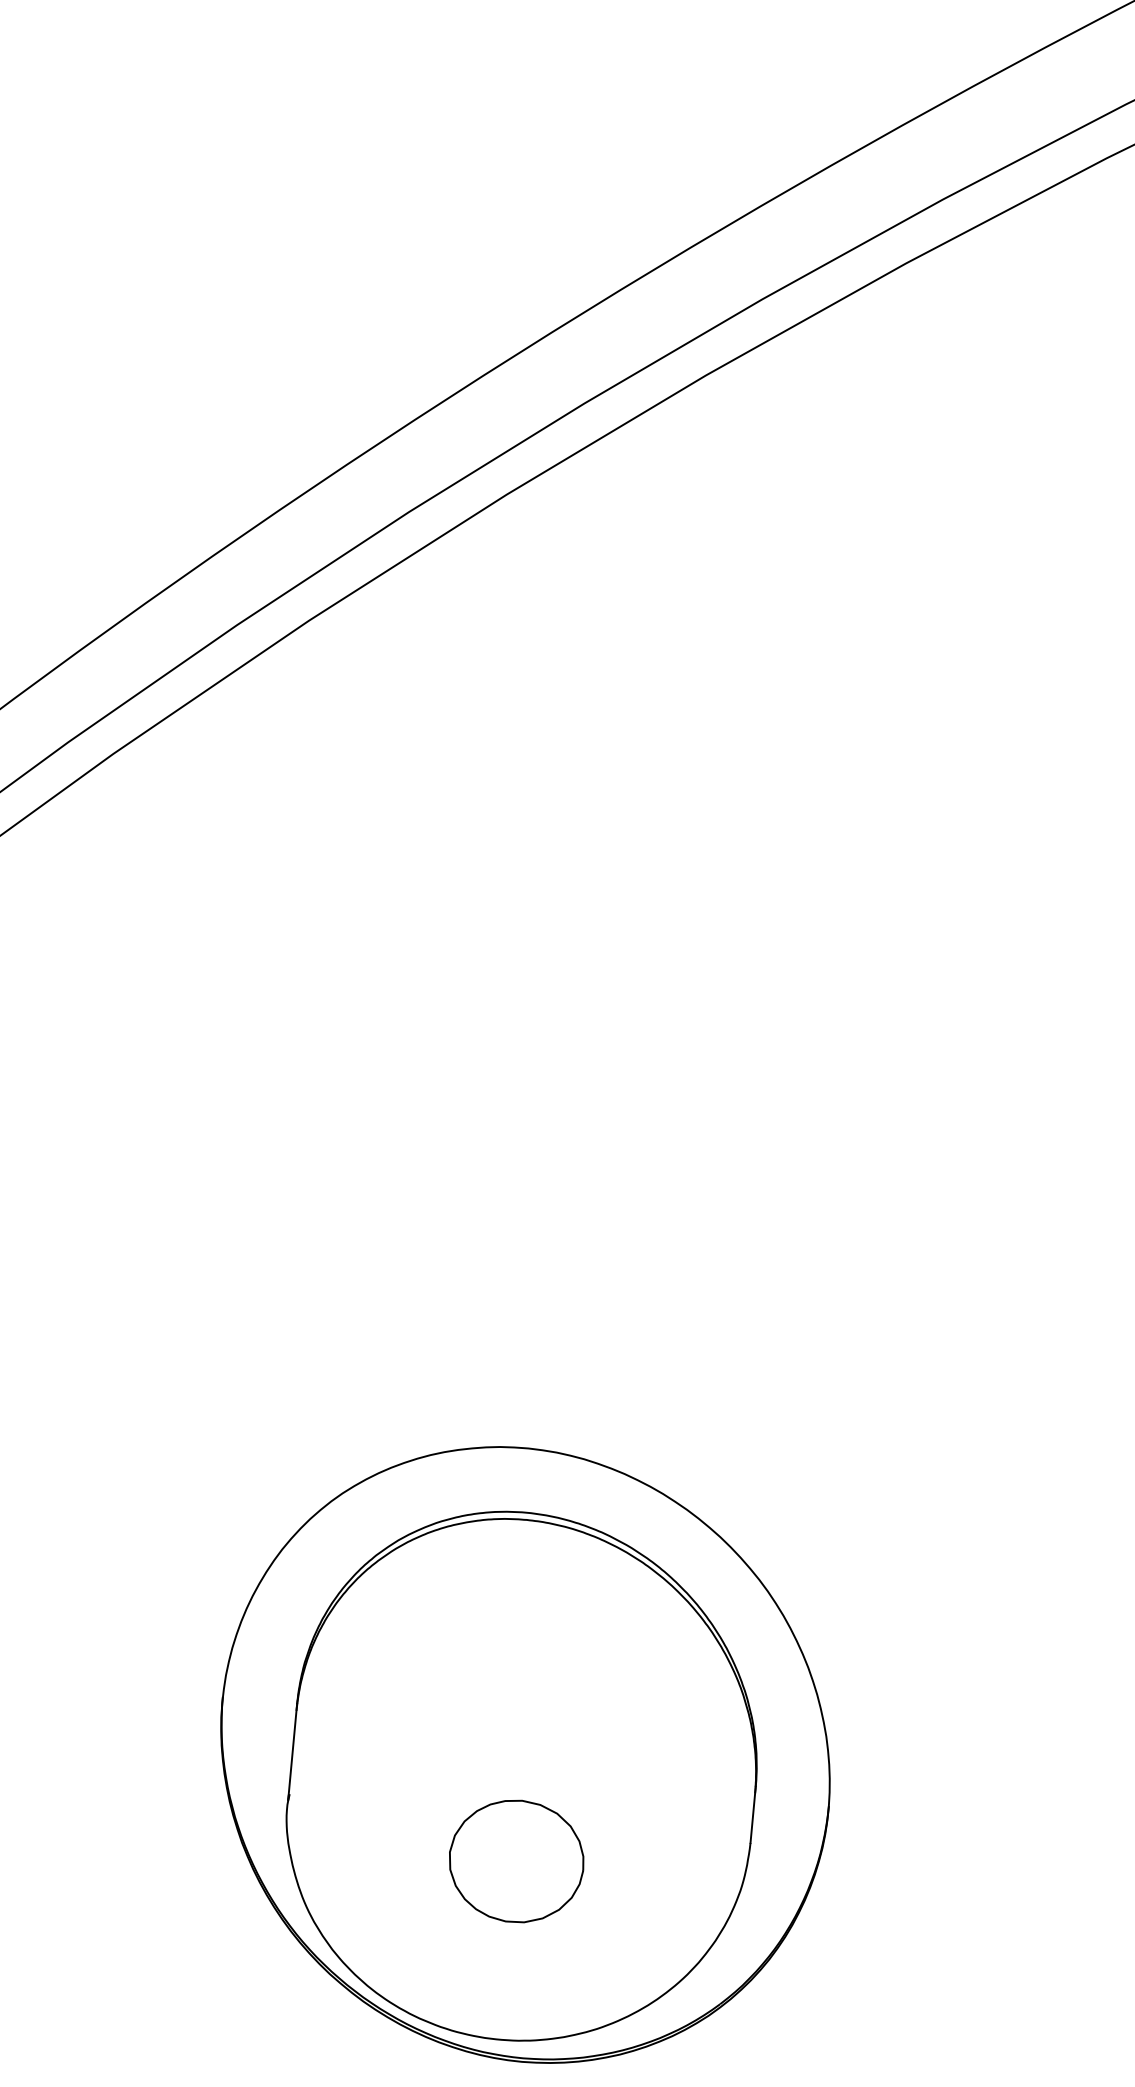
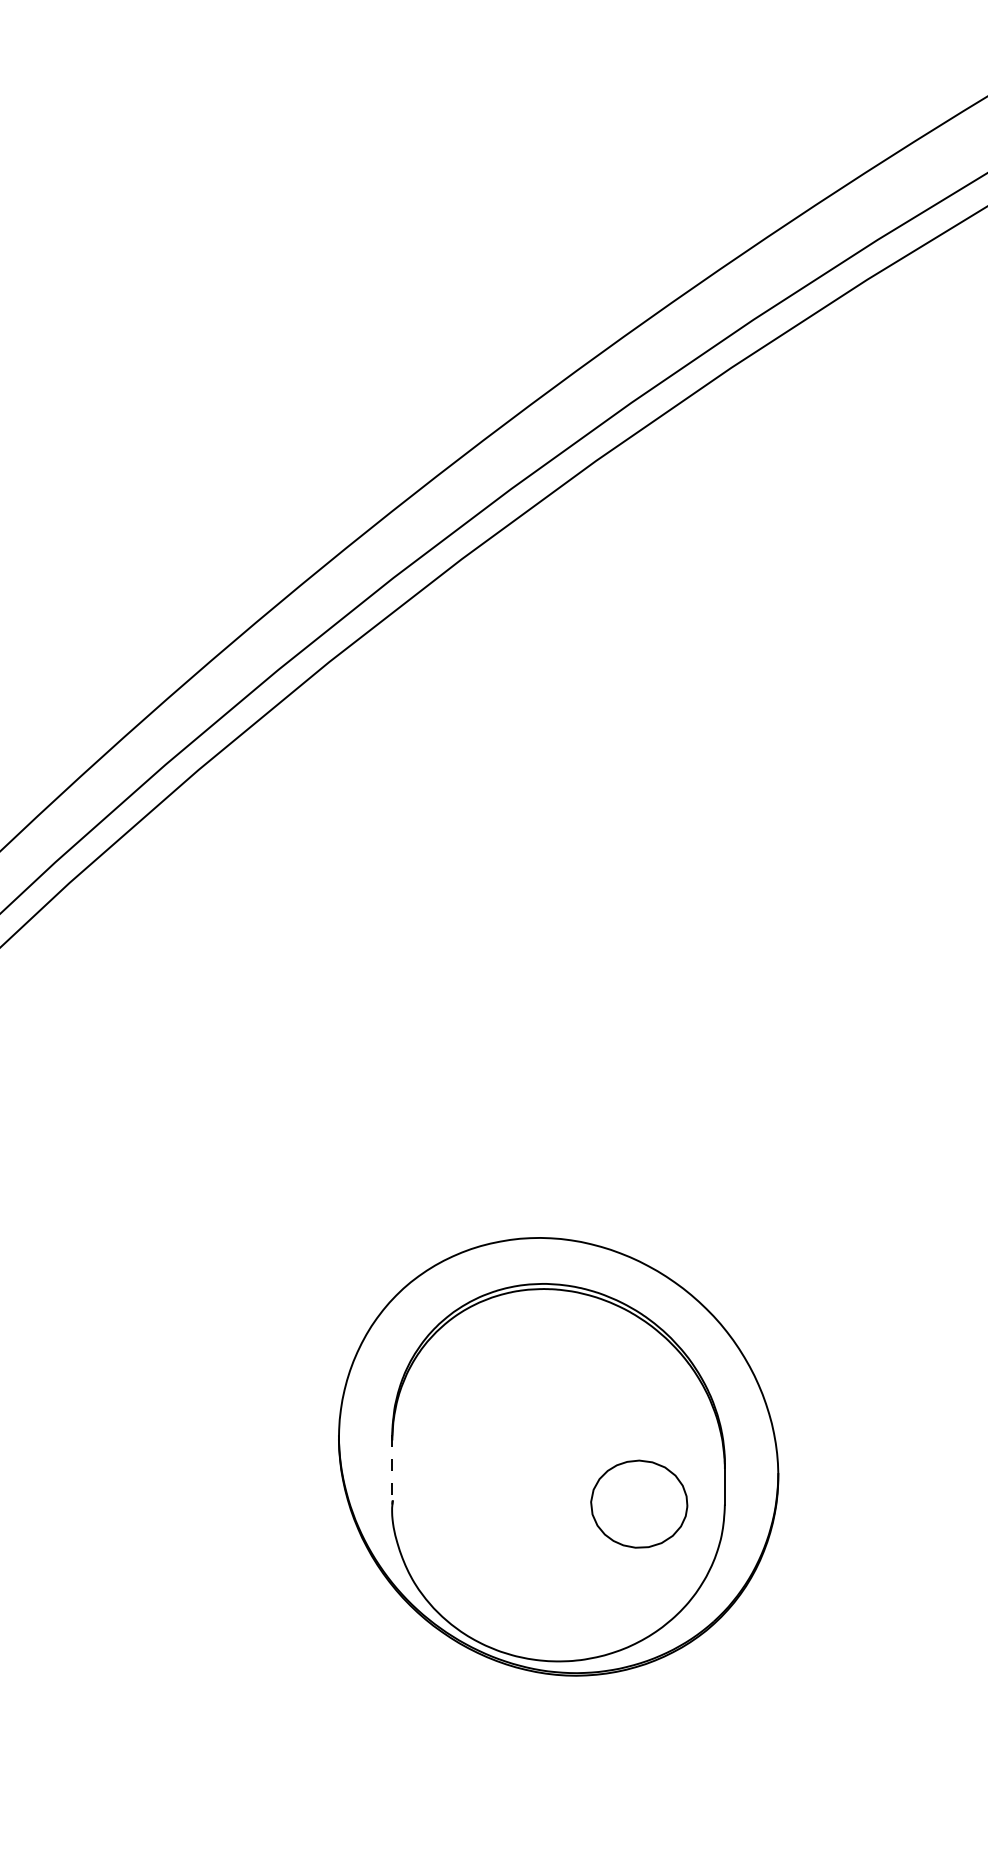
line: (292, 1751) -> (392, 1469), solid -> dashed
part: (516, 1860) -> (639, 1503), moved

